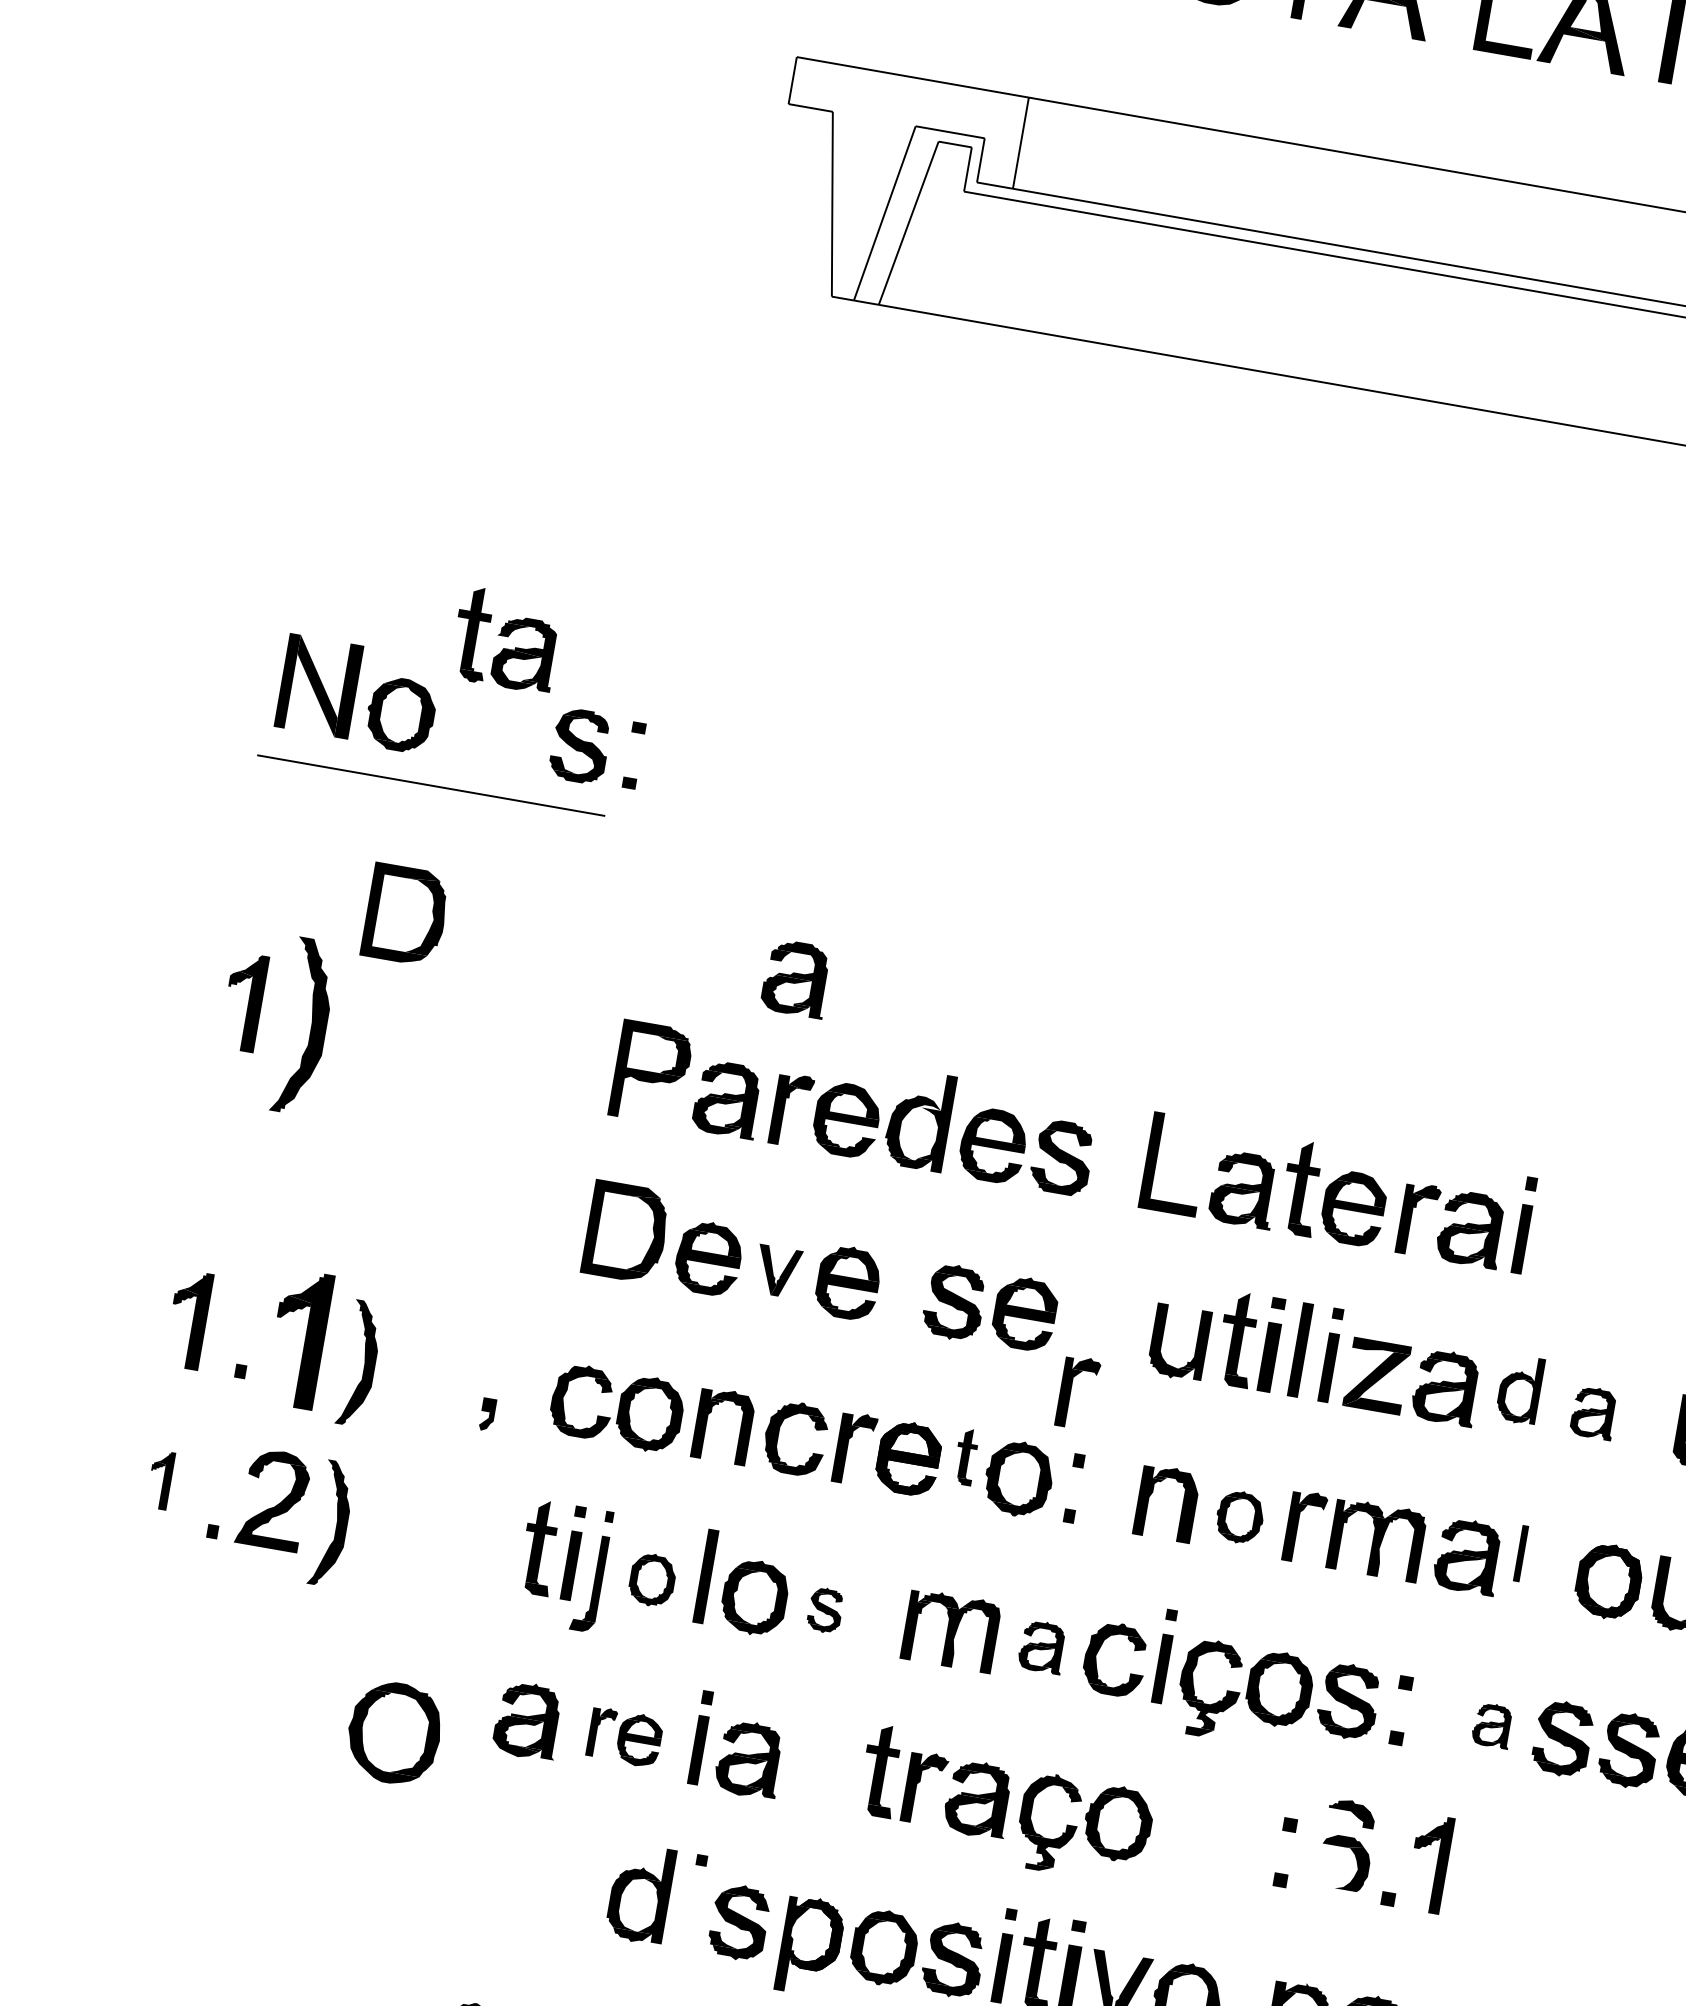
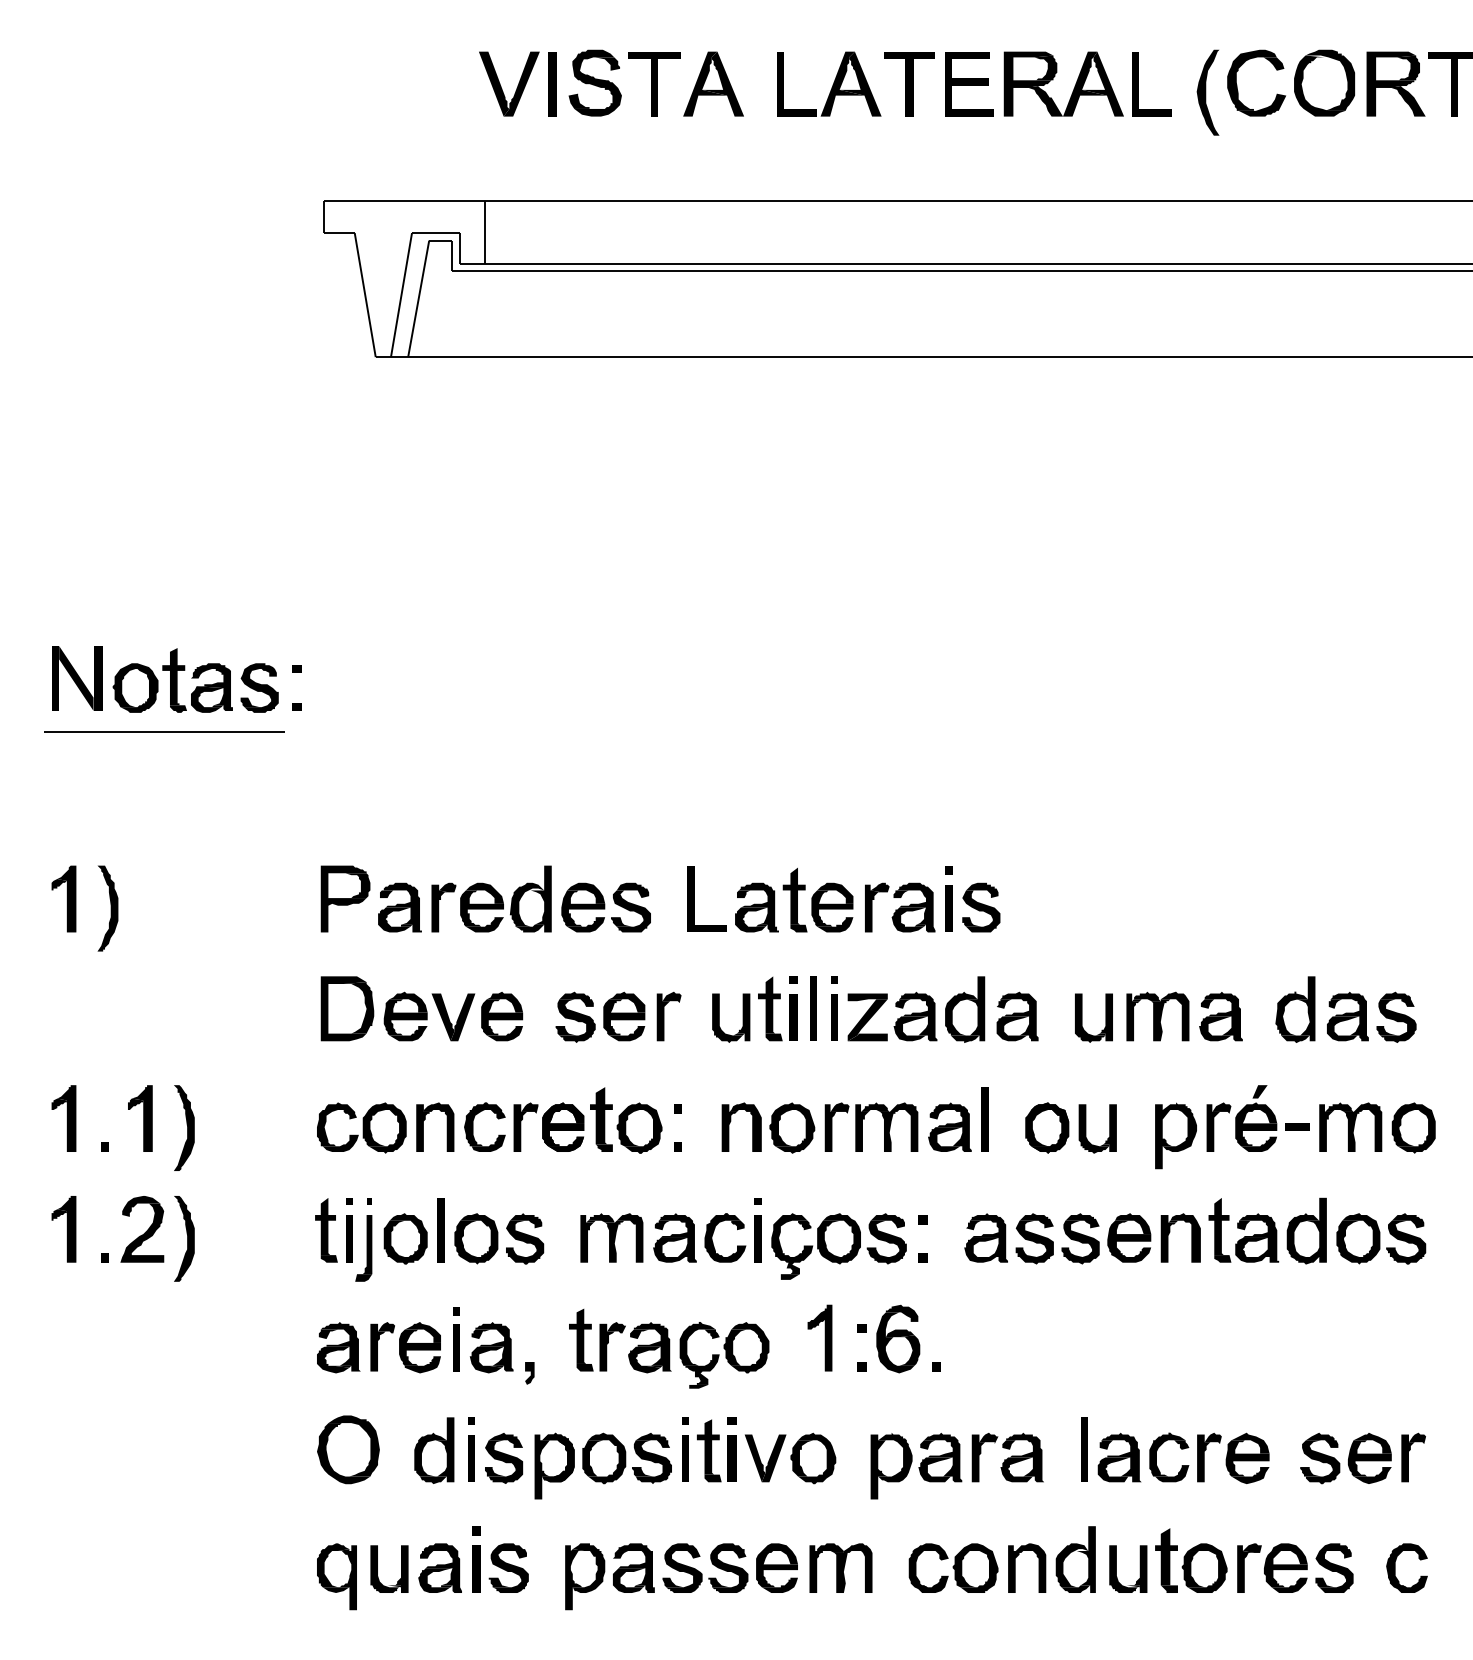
part: (506, 639) -> (197, 680), moved
part: (406, 914) -> (162, 821), removed
part: (796, 978) -> (431, 818), removed
part: (304, 1026) -> (107, 908), size x0.71
part: (1569, 1245) -> (981, 907), added
part: (777, 1271) -> (453, 1017), size x1.43
part: (299, 1338) -> (140, 1118), size x0.71
part: (1520, 1389) -> (965, 1009), size x1.43
part: (1077, 1392) -> (668, 1016), moved
part: (1593, 1412) -> (1017, 1016), size x1.43
part: (487, 1414) -> (529, 1373), moved
part: (966, 1456) -> (601, 1119), size x1.67
part: (159, 1480) -> (63, 1229), size x1.67
part: (1240, 1516) -> (792, 1127), size x1.43
part: (1520, 1553) -> (984, 1119), size x1.67
part: (652, 1579) -> (405, 1238), size x1.43
part: (826, 1609) -> (525, 1238), size x1.67
part: (1041, 1645) -> (674, 1237), size x1.43
part: (1491, 1724) -> (985, 1237), size x1.67
part: (394, 1732) -> (348, 1449), moved
part: (624, 1737) -> (405, 1347), size x1.43
fill: (1335, 1853) -> (895, 1342), added
part: (1428, 1862) -> (819, 1337), moved
part: (692, 1914) -> (471, 1458), added

